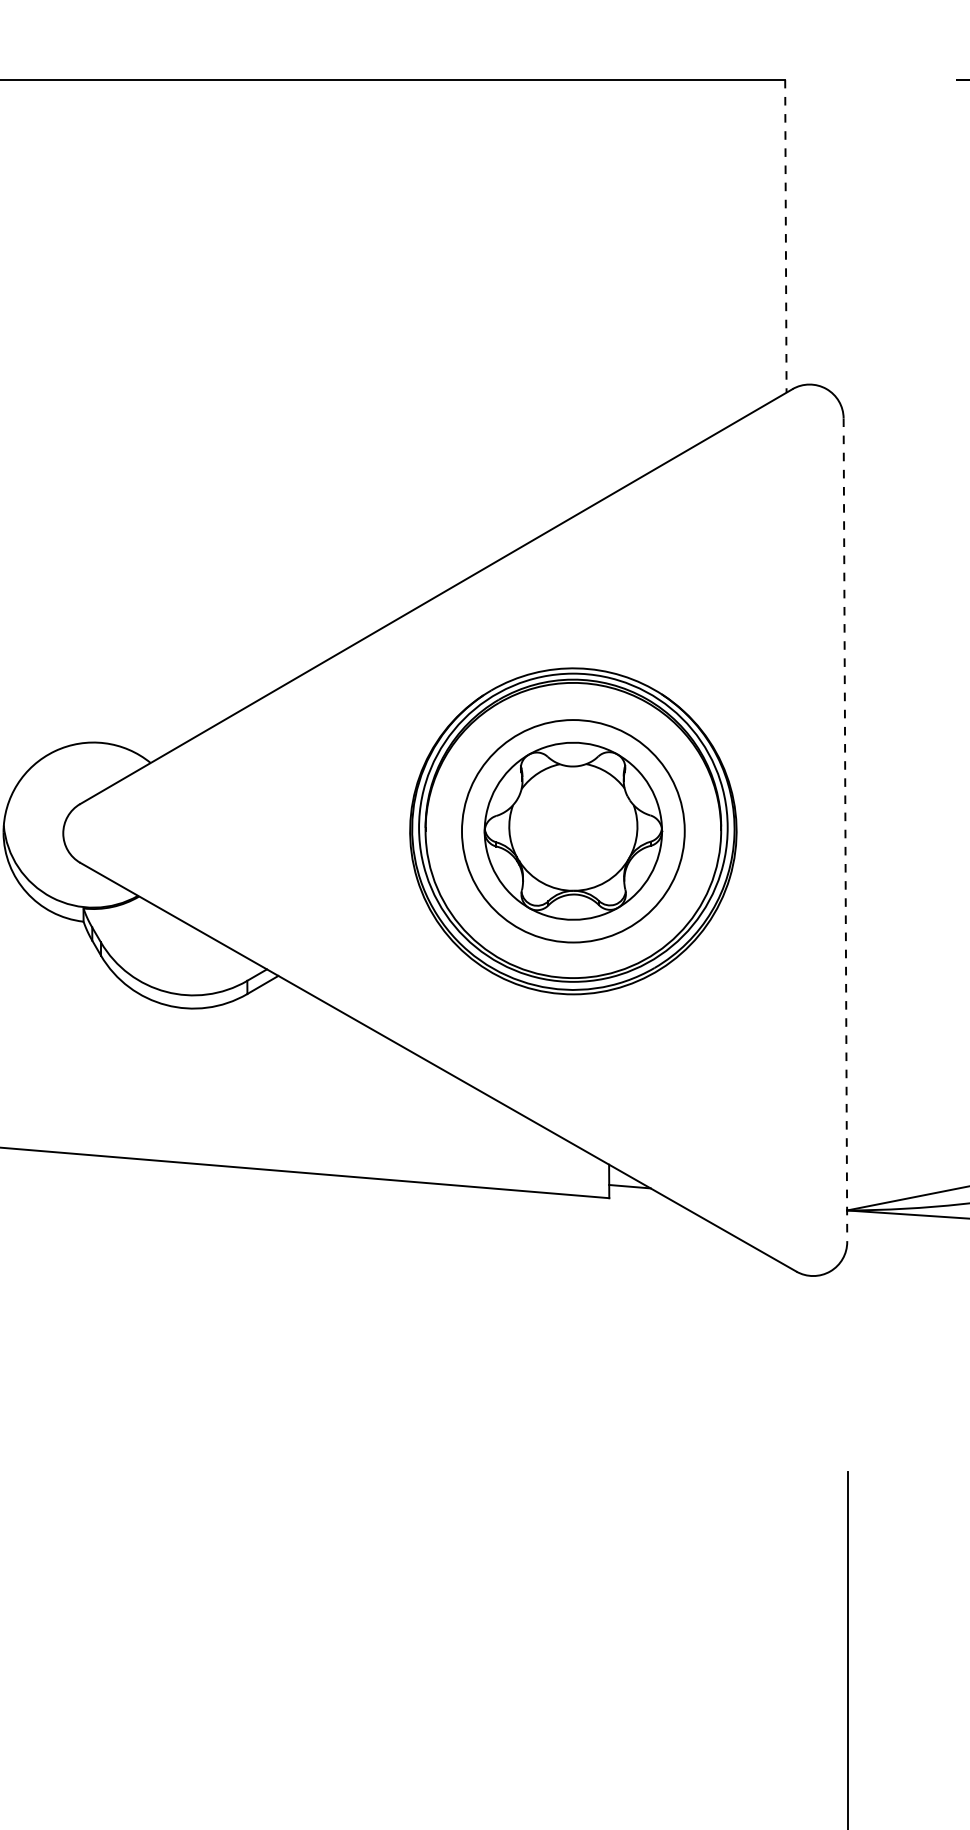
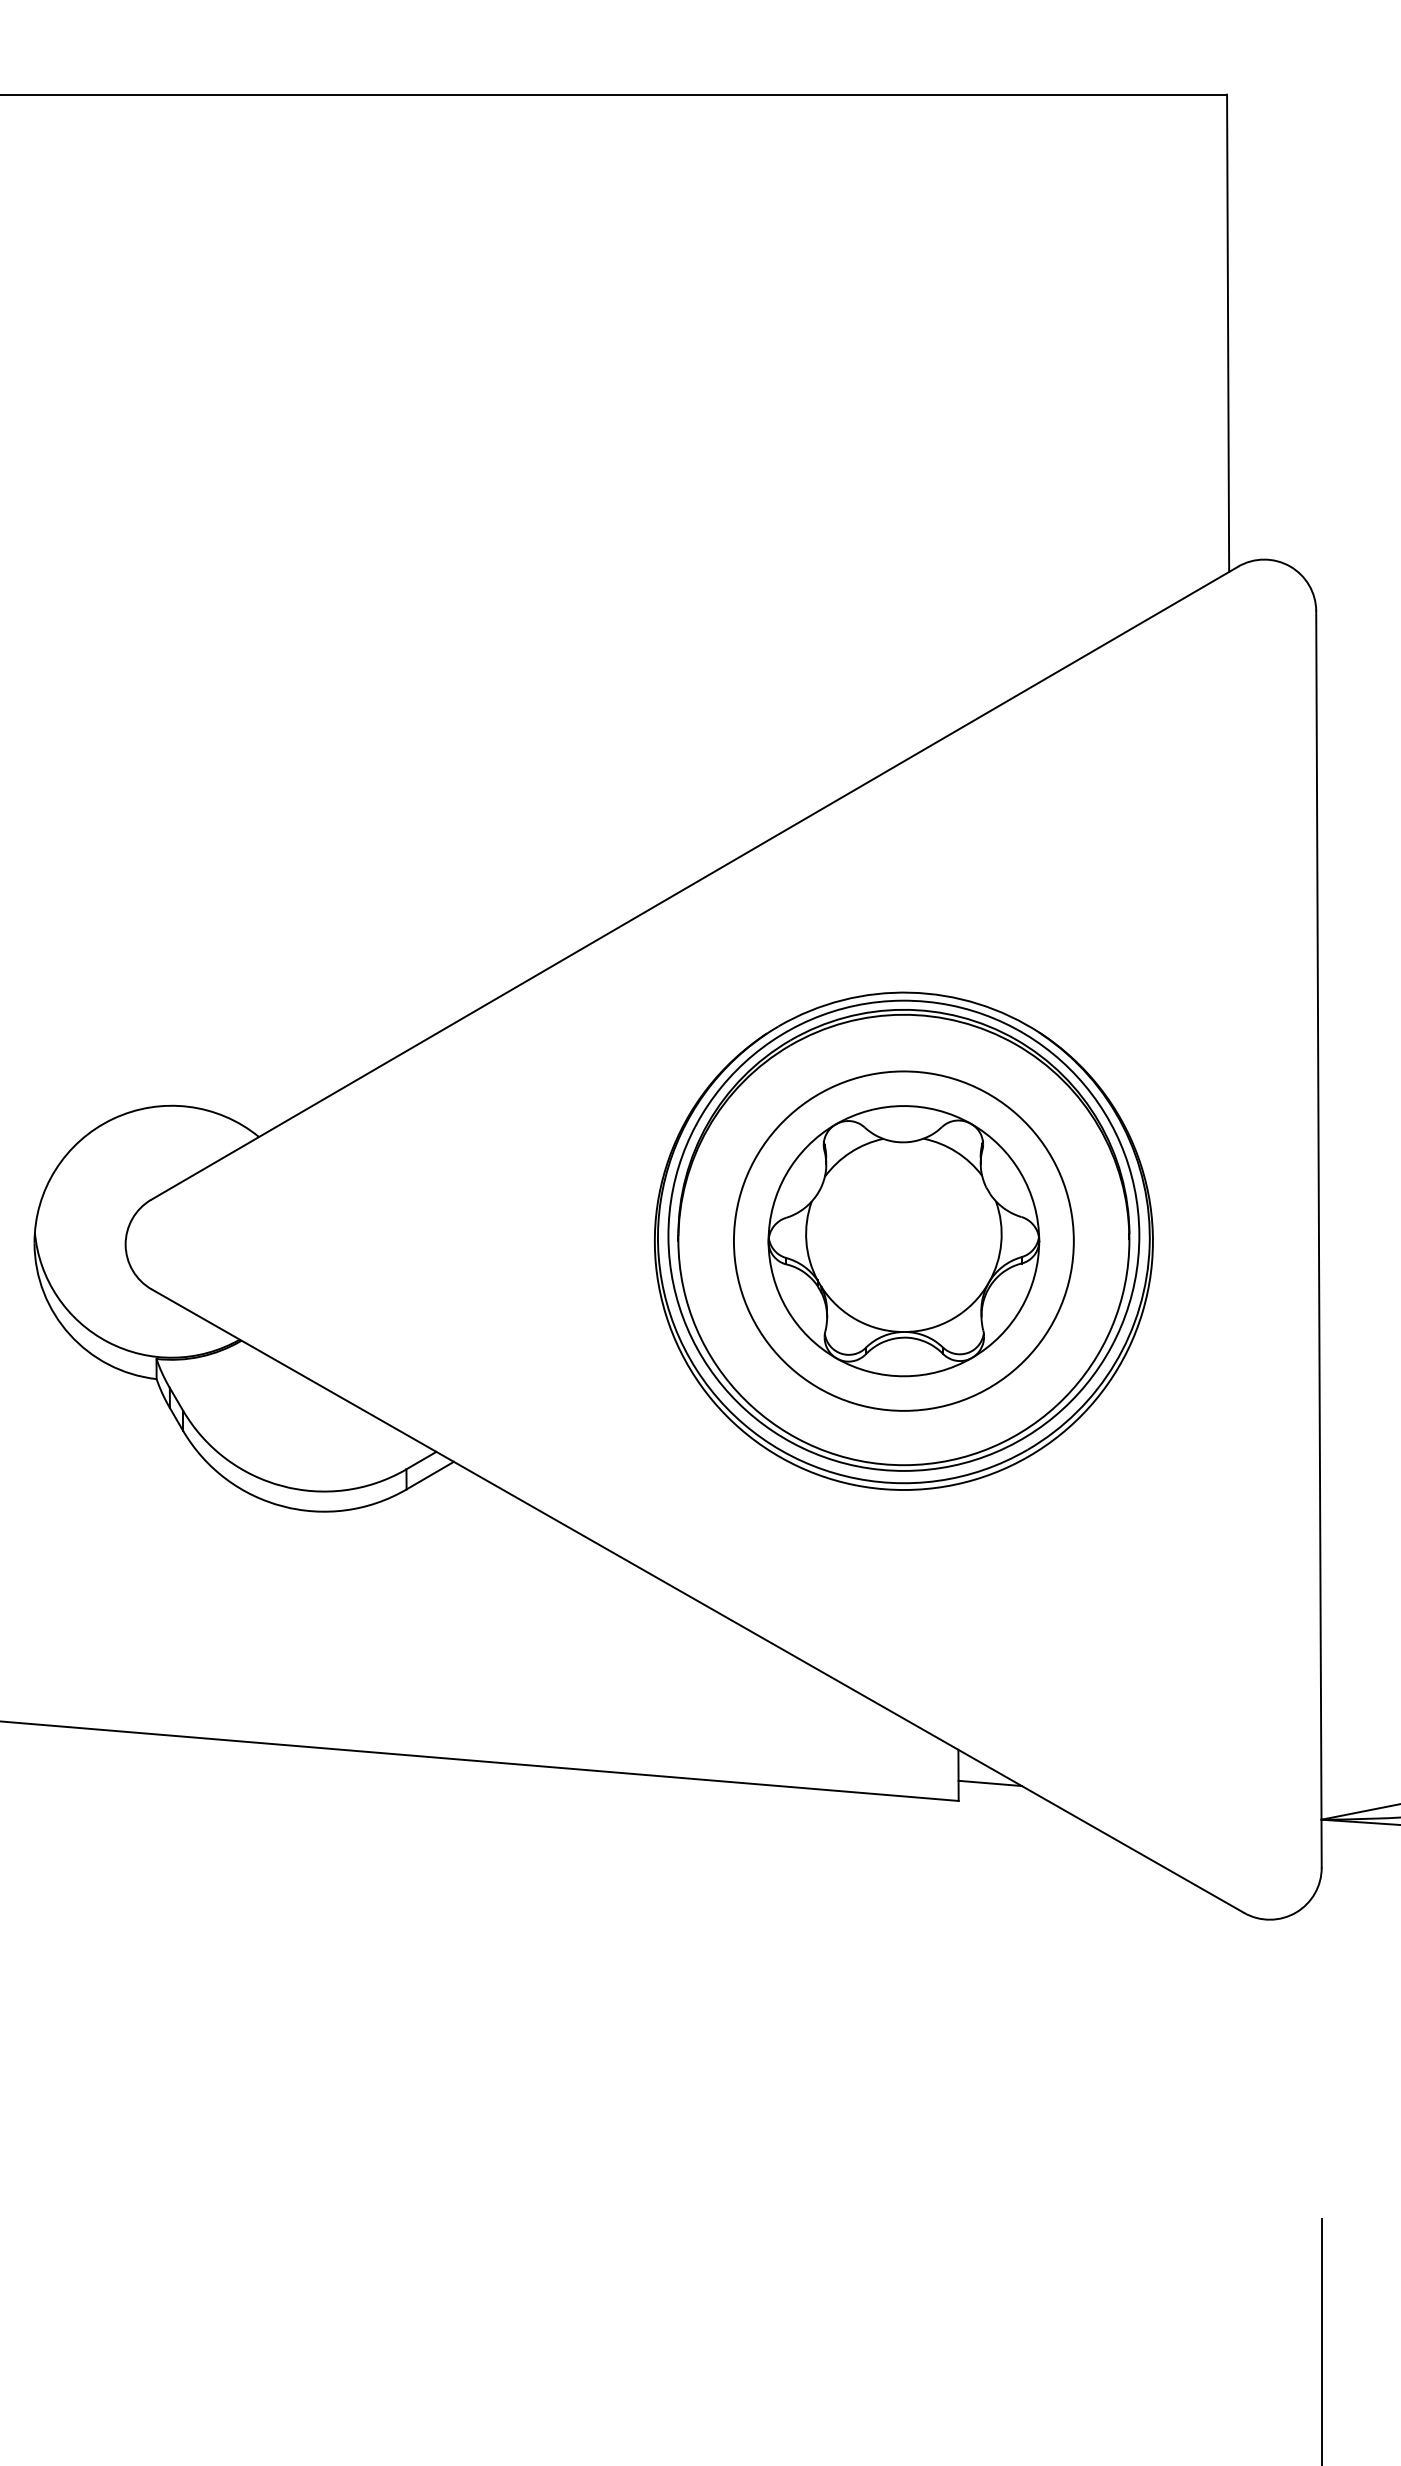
line: (785, 236) -> (1227, 333), dashed -> solid
line: (845, 830) -> (1319, 1239), dashed -> solid

